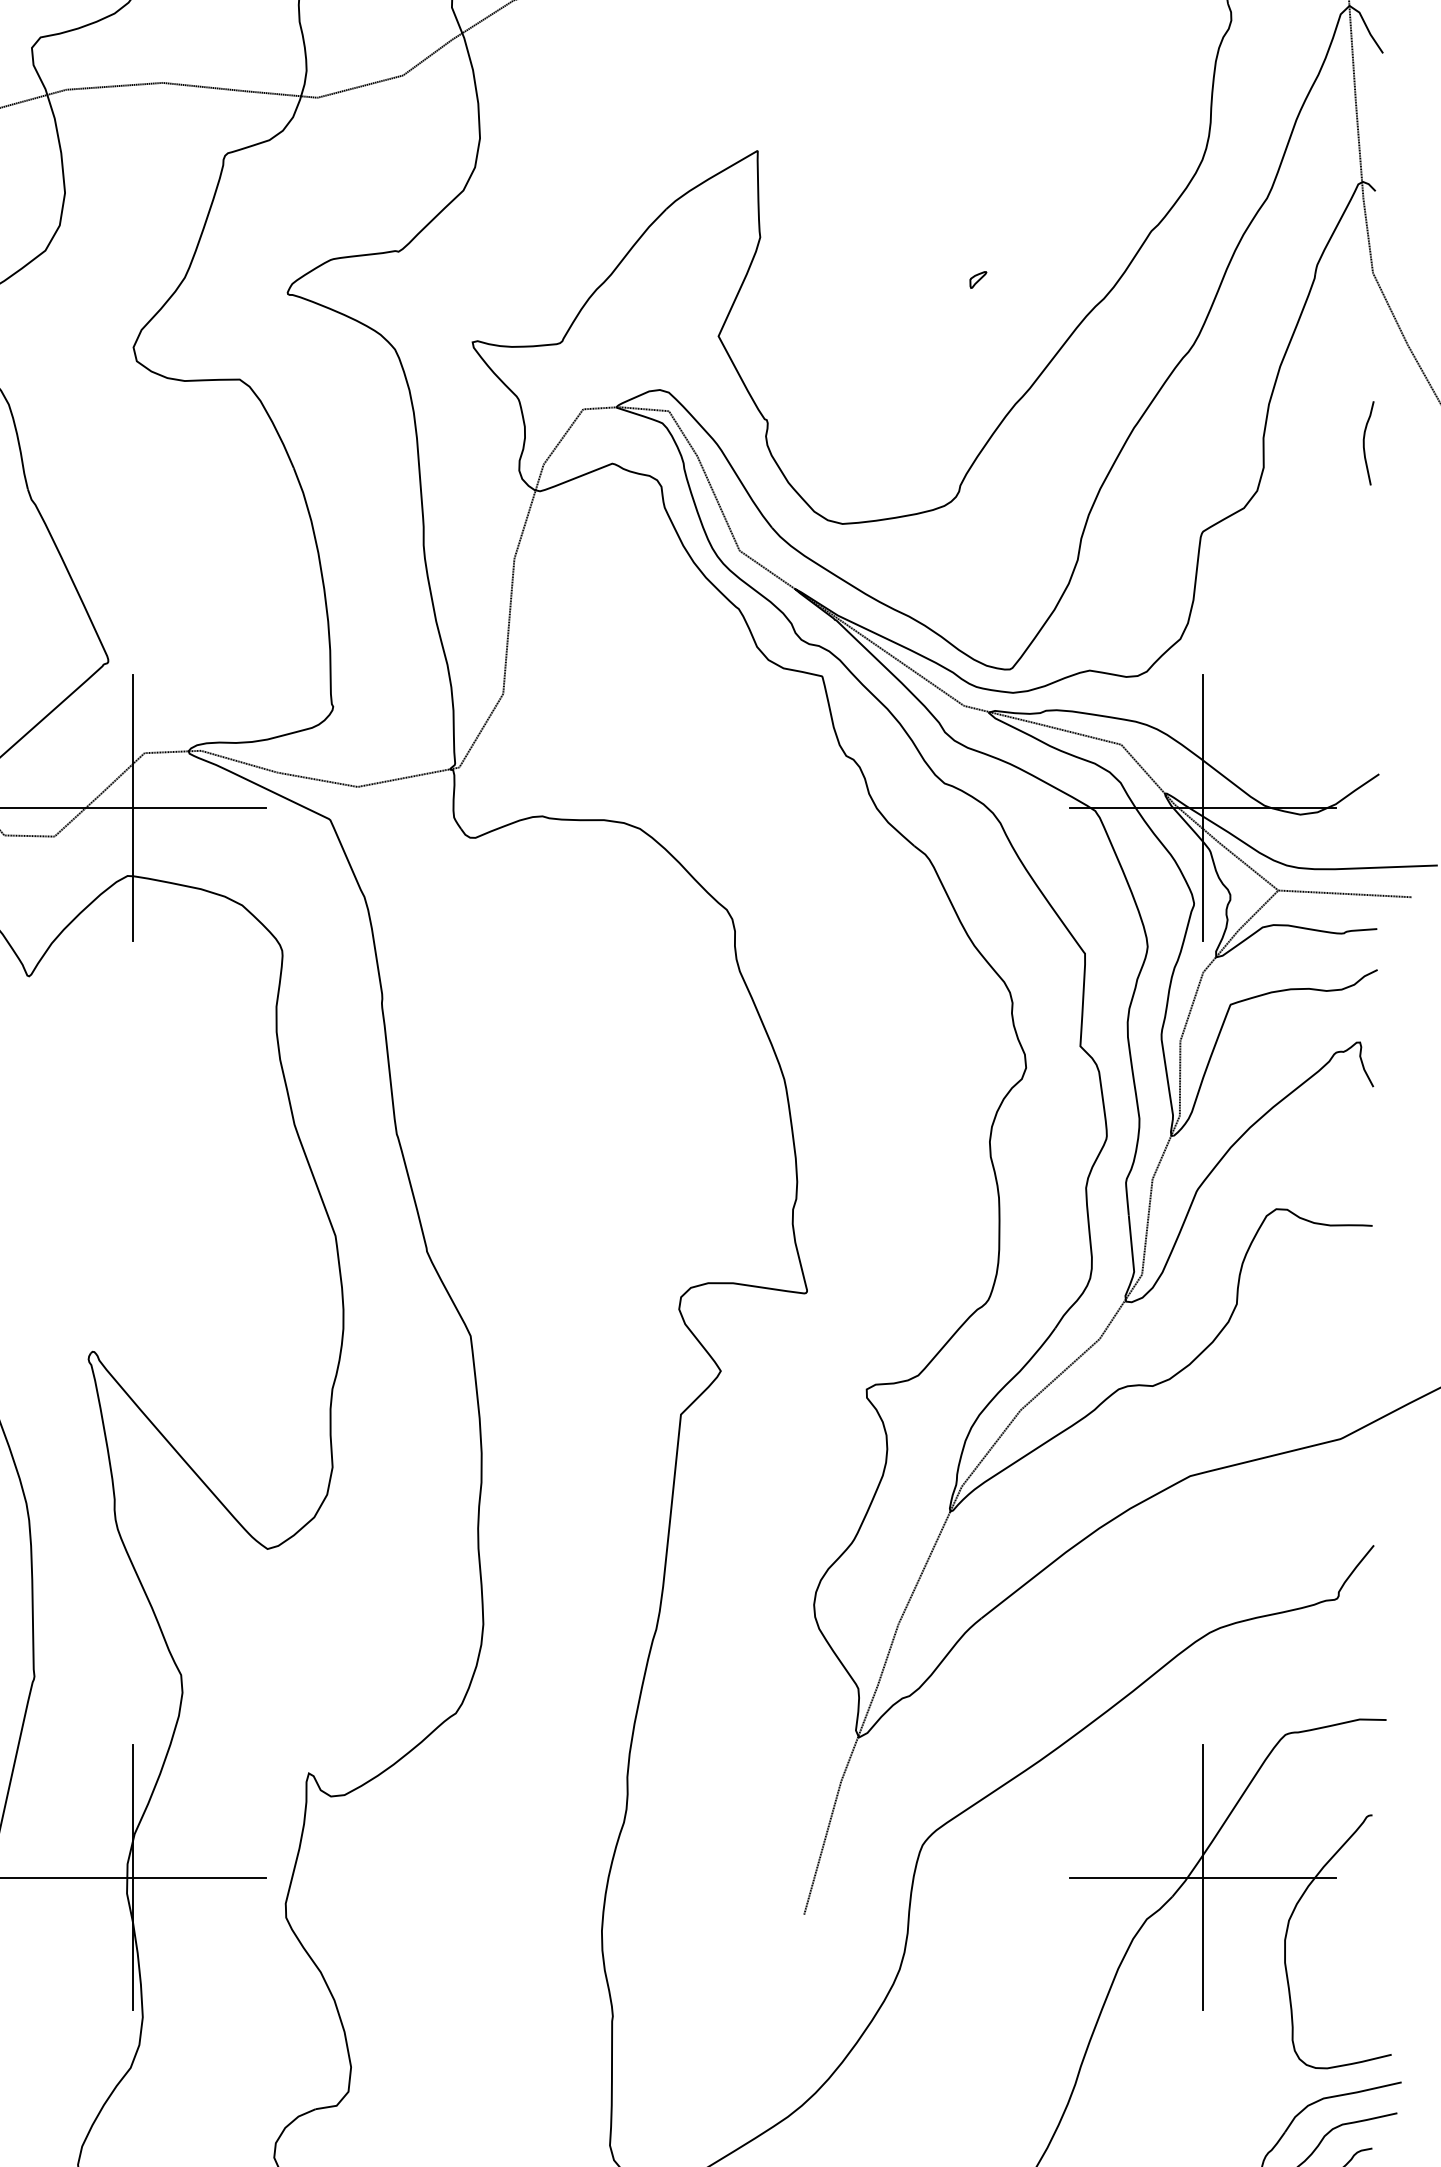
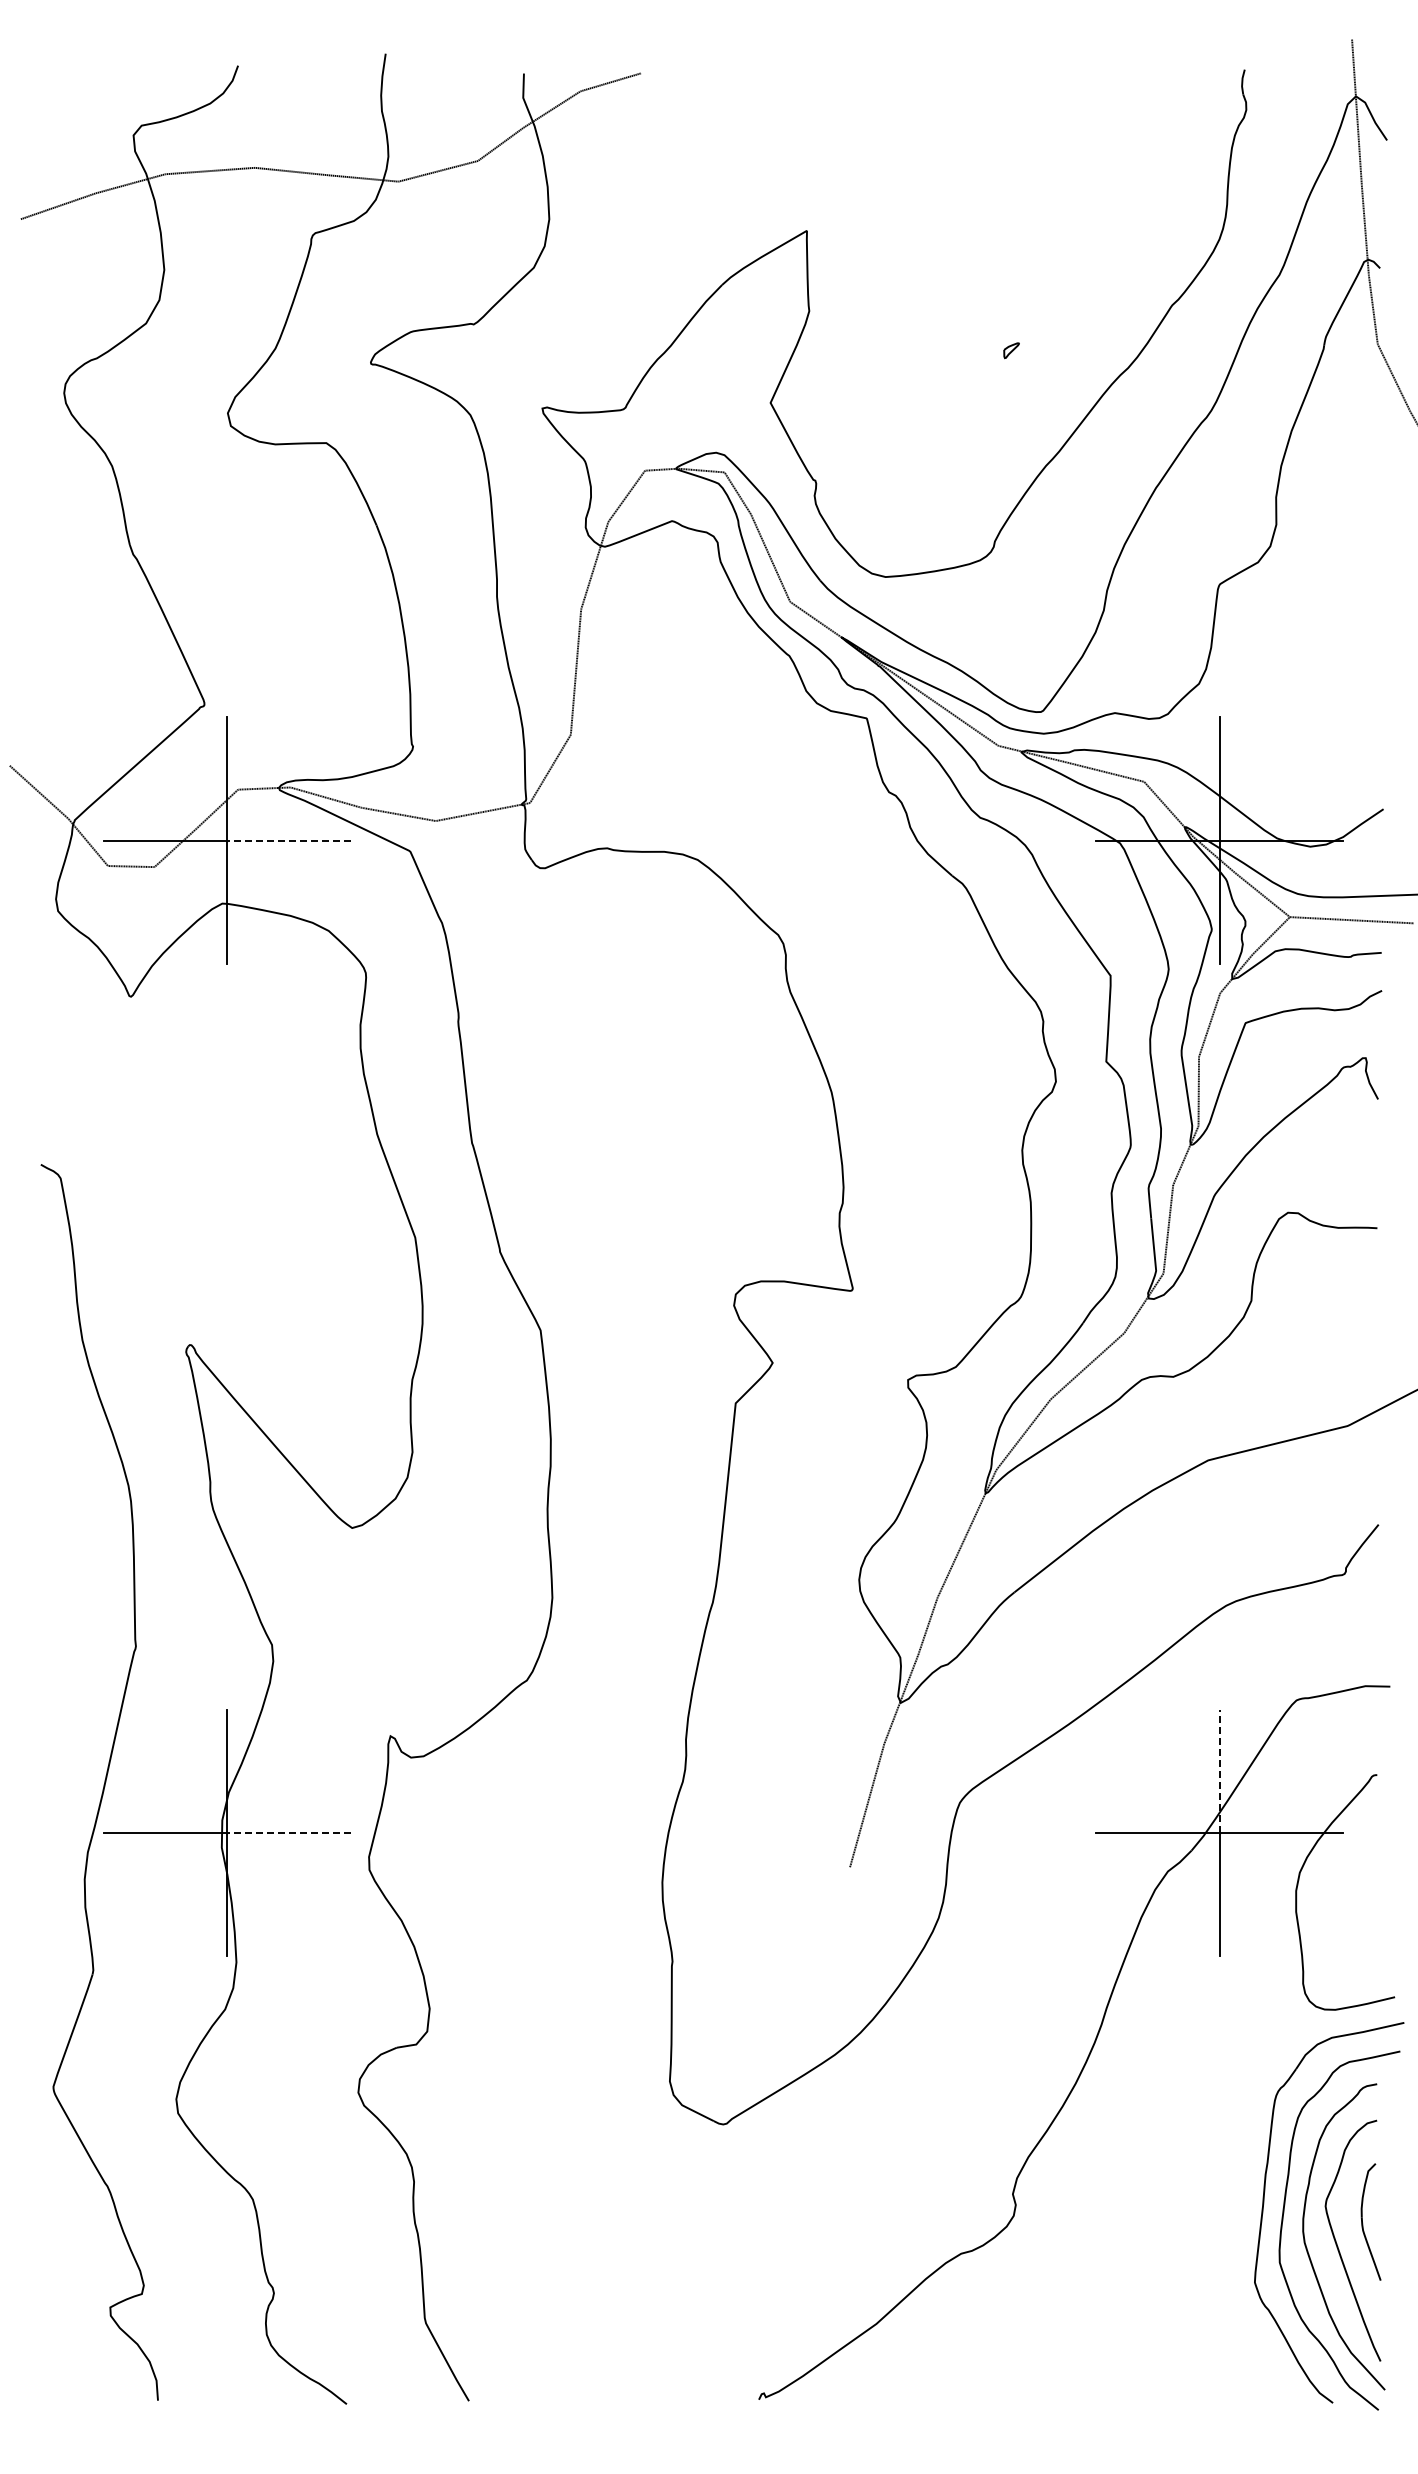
curve: (1365, 443) -> (1370, 502), removed
line: (199, 807) -> (289, 840), solid -> dashed
line: (1202, 1811) -> (1219, 1771), solid -> dashed
line: (199, 1877) -> (289, 1832), solid -> dashed

